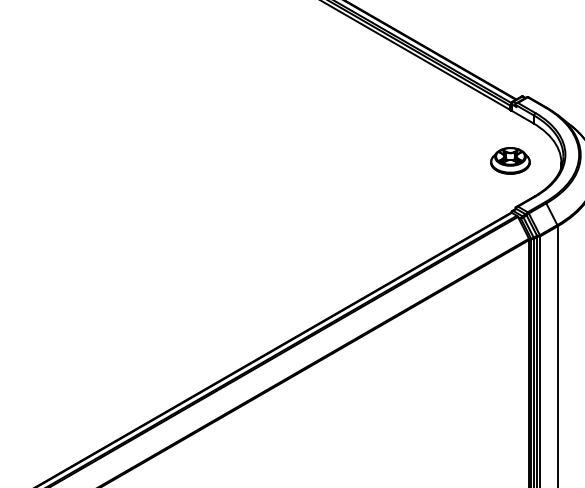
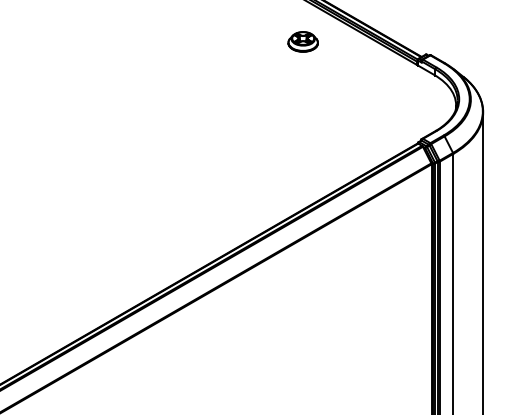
part: (509, 160) -> (302, 41), moved

